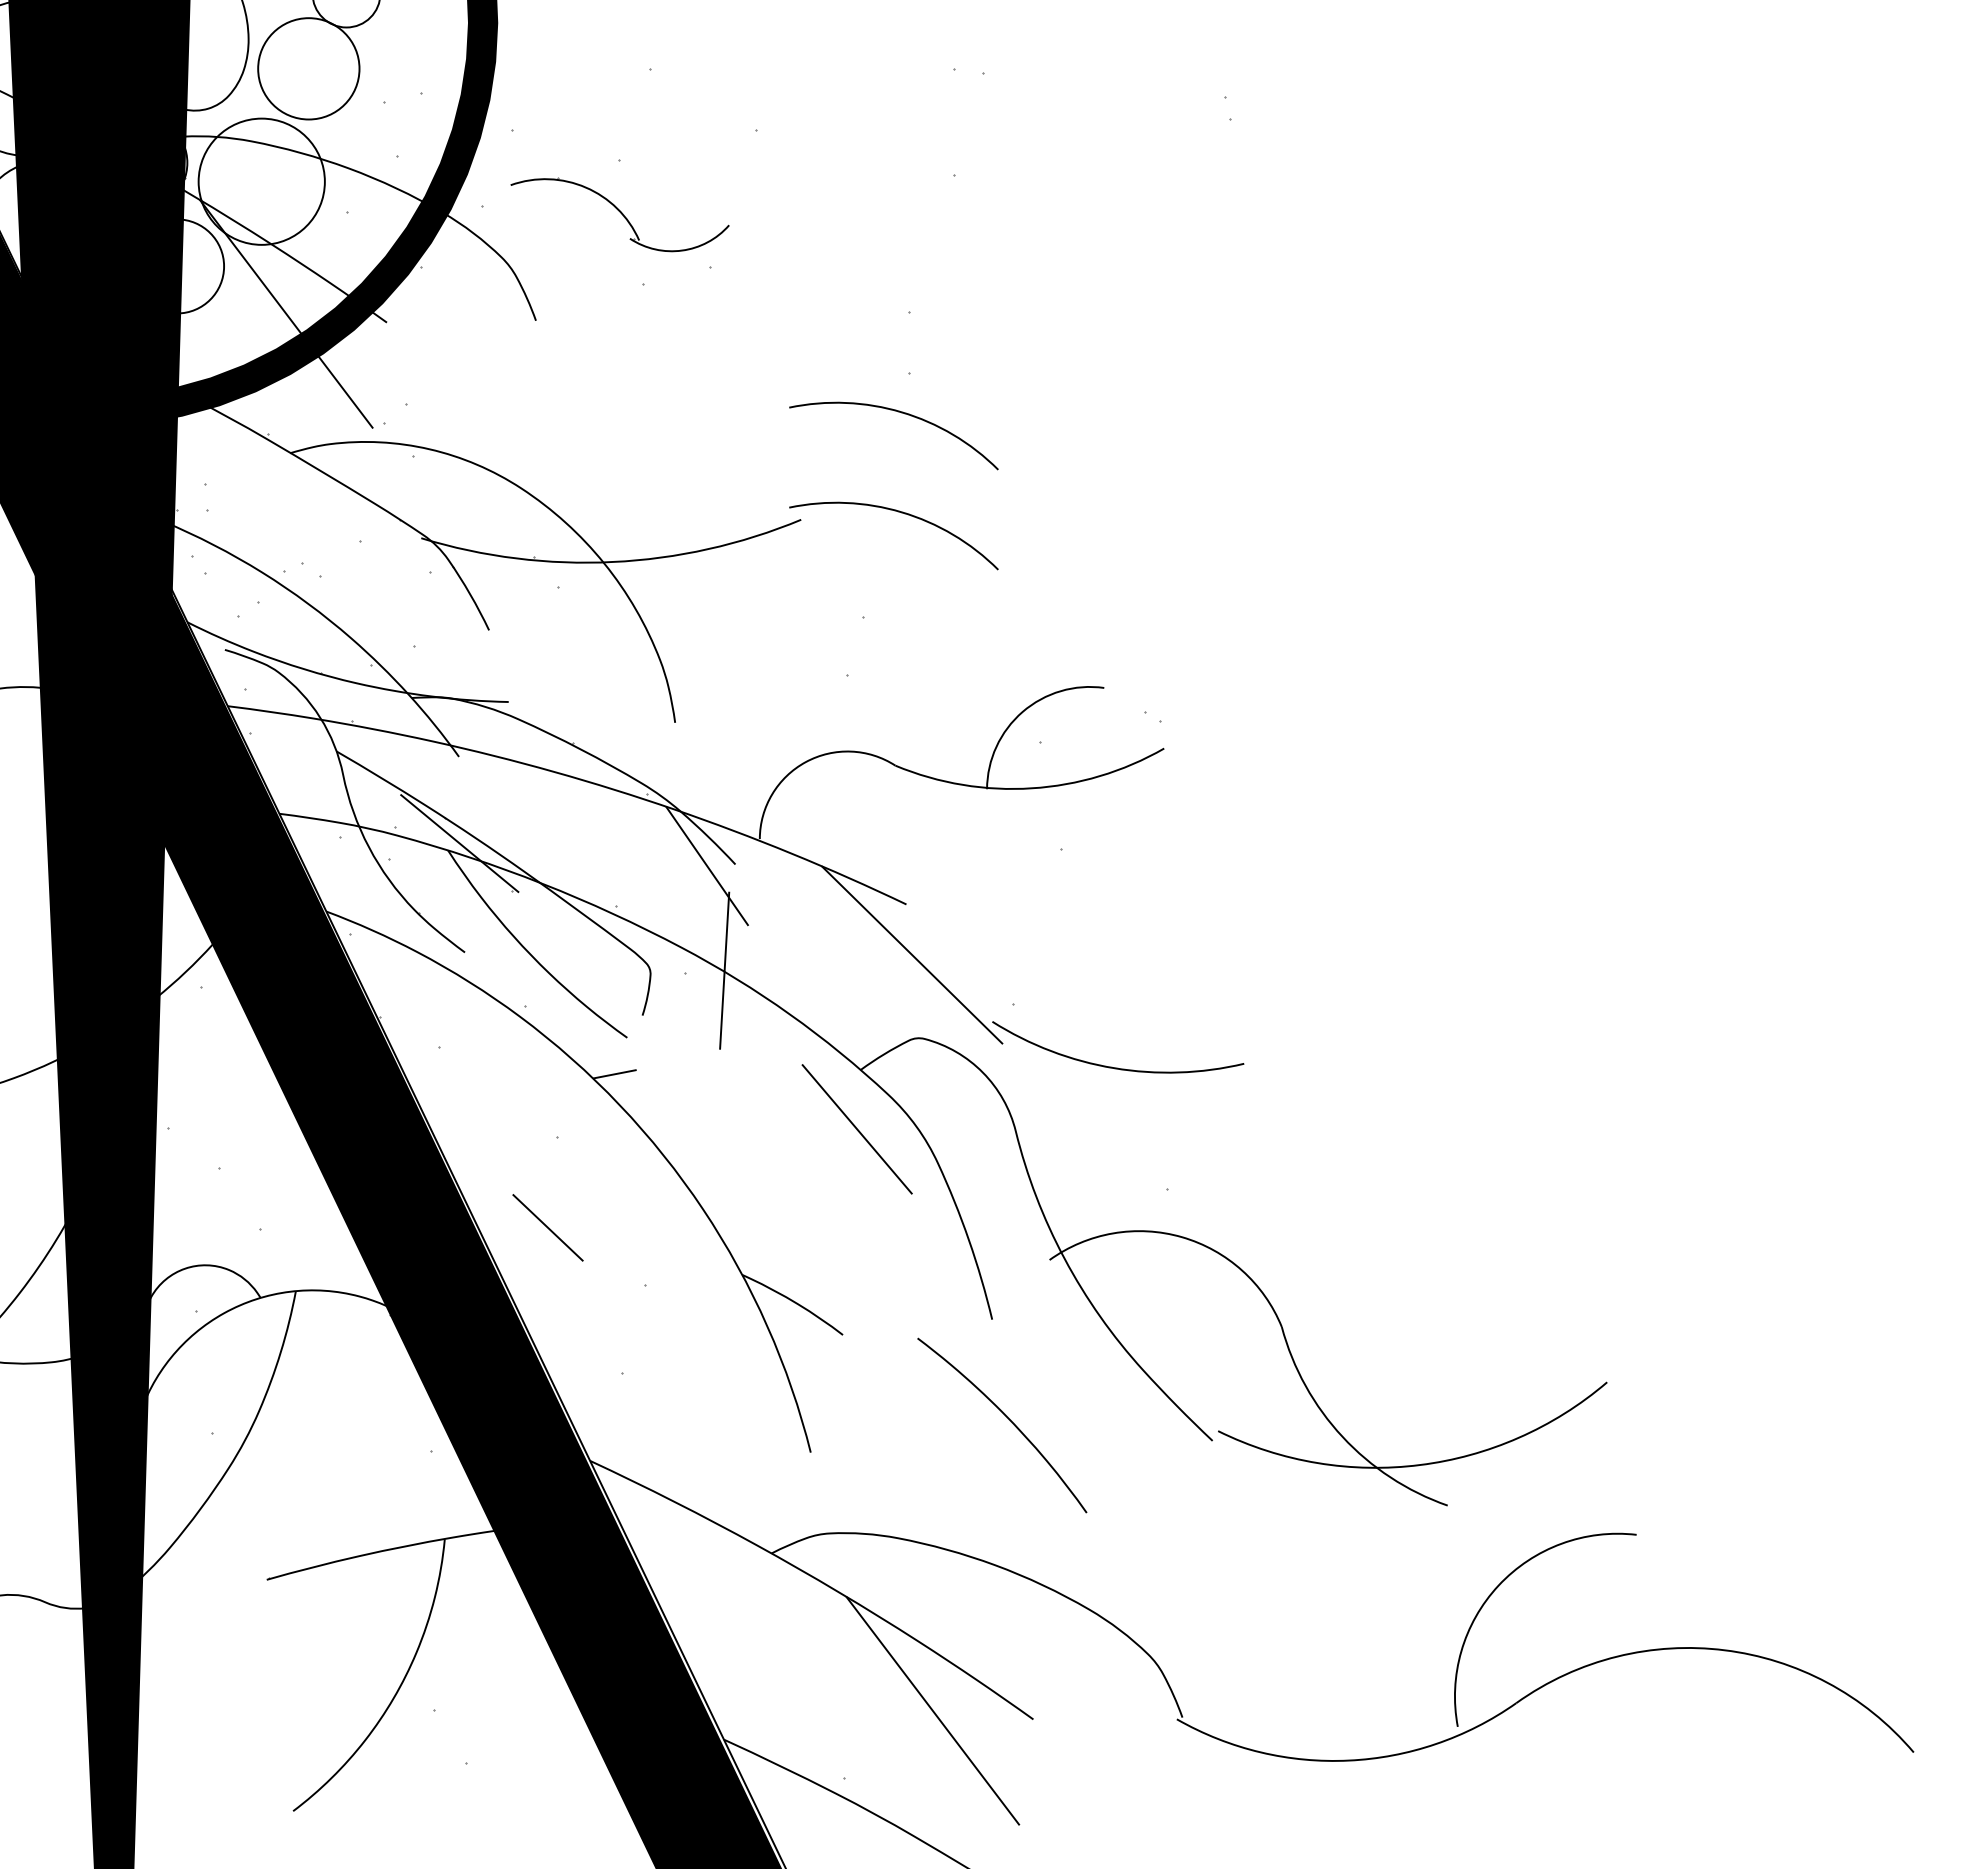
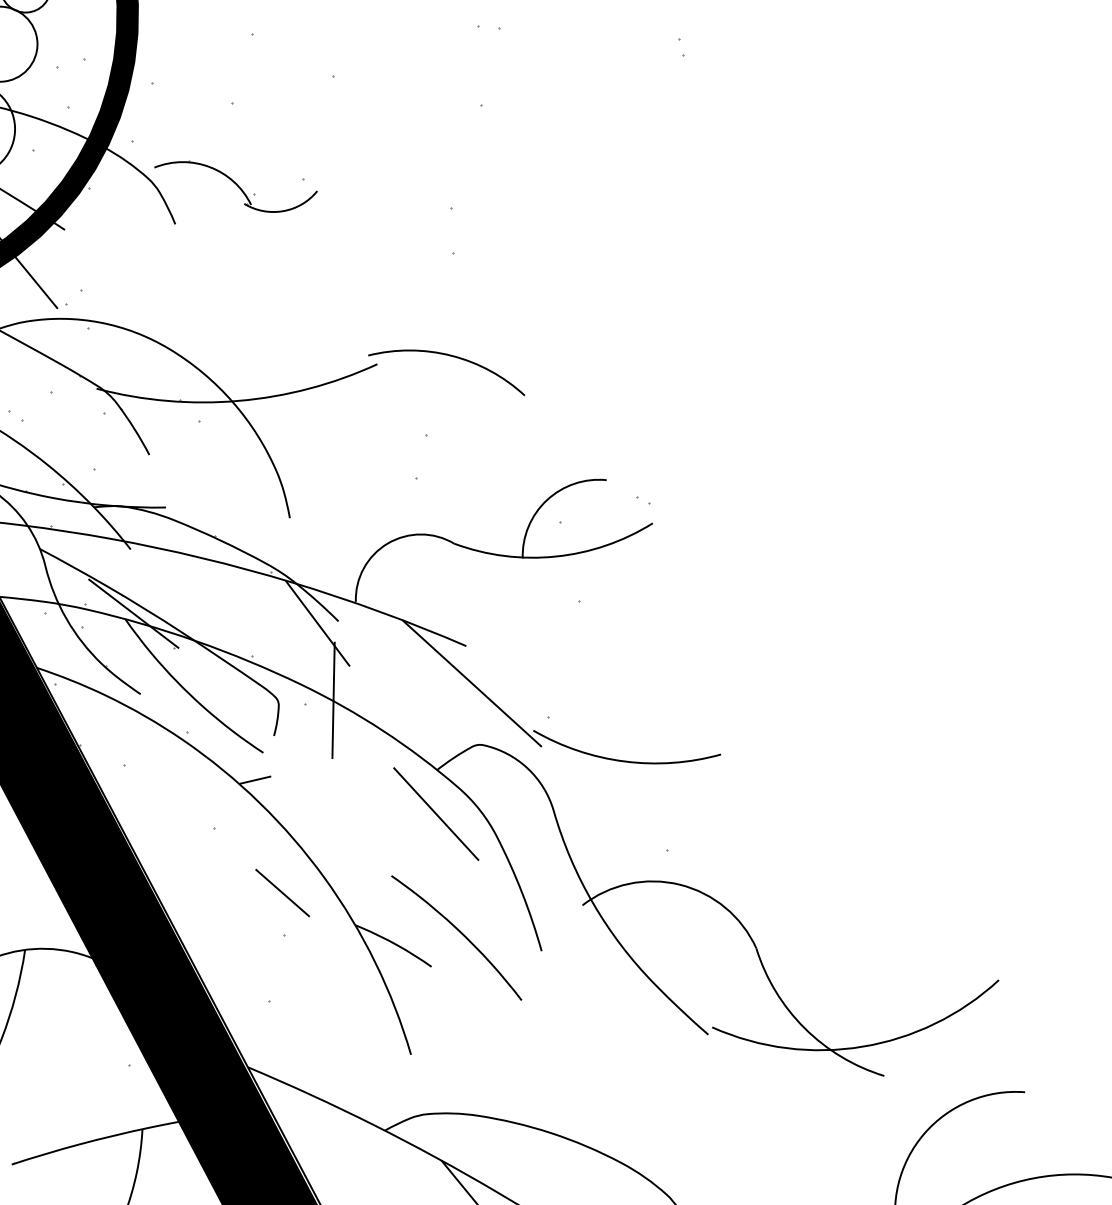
part: (619, 214) -> (235, 186), moved
arc: (901, 413) -> (448, 282), removed
line: (547, 1227) -> (282, 892), moved
curve: (1008, 1419) -> (461, 933), moved

